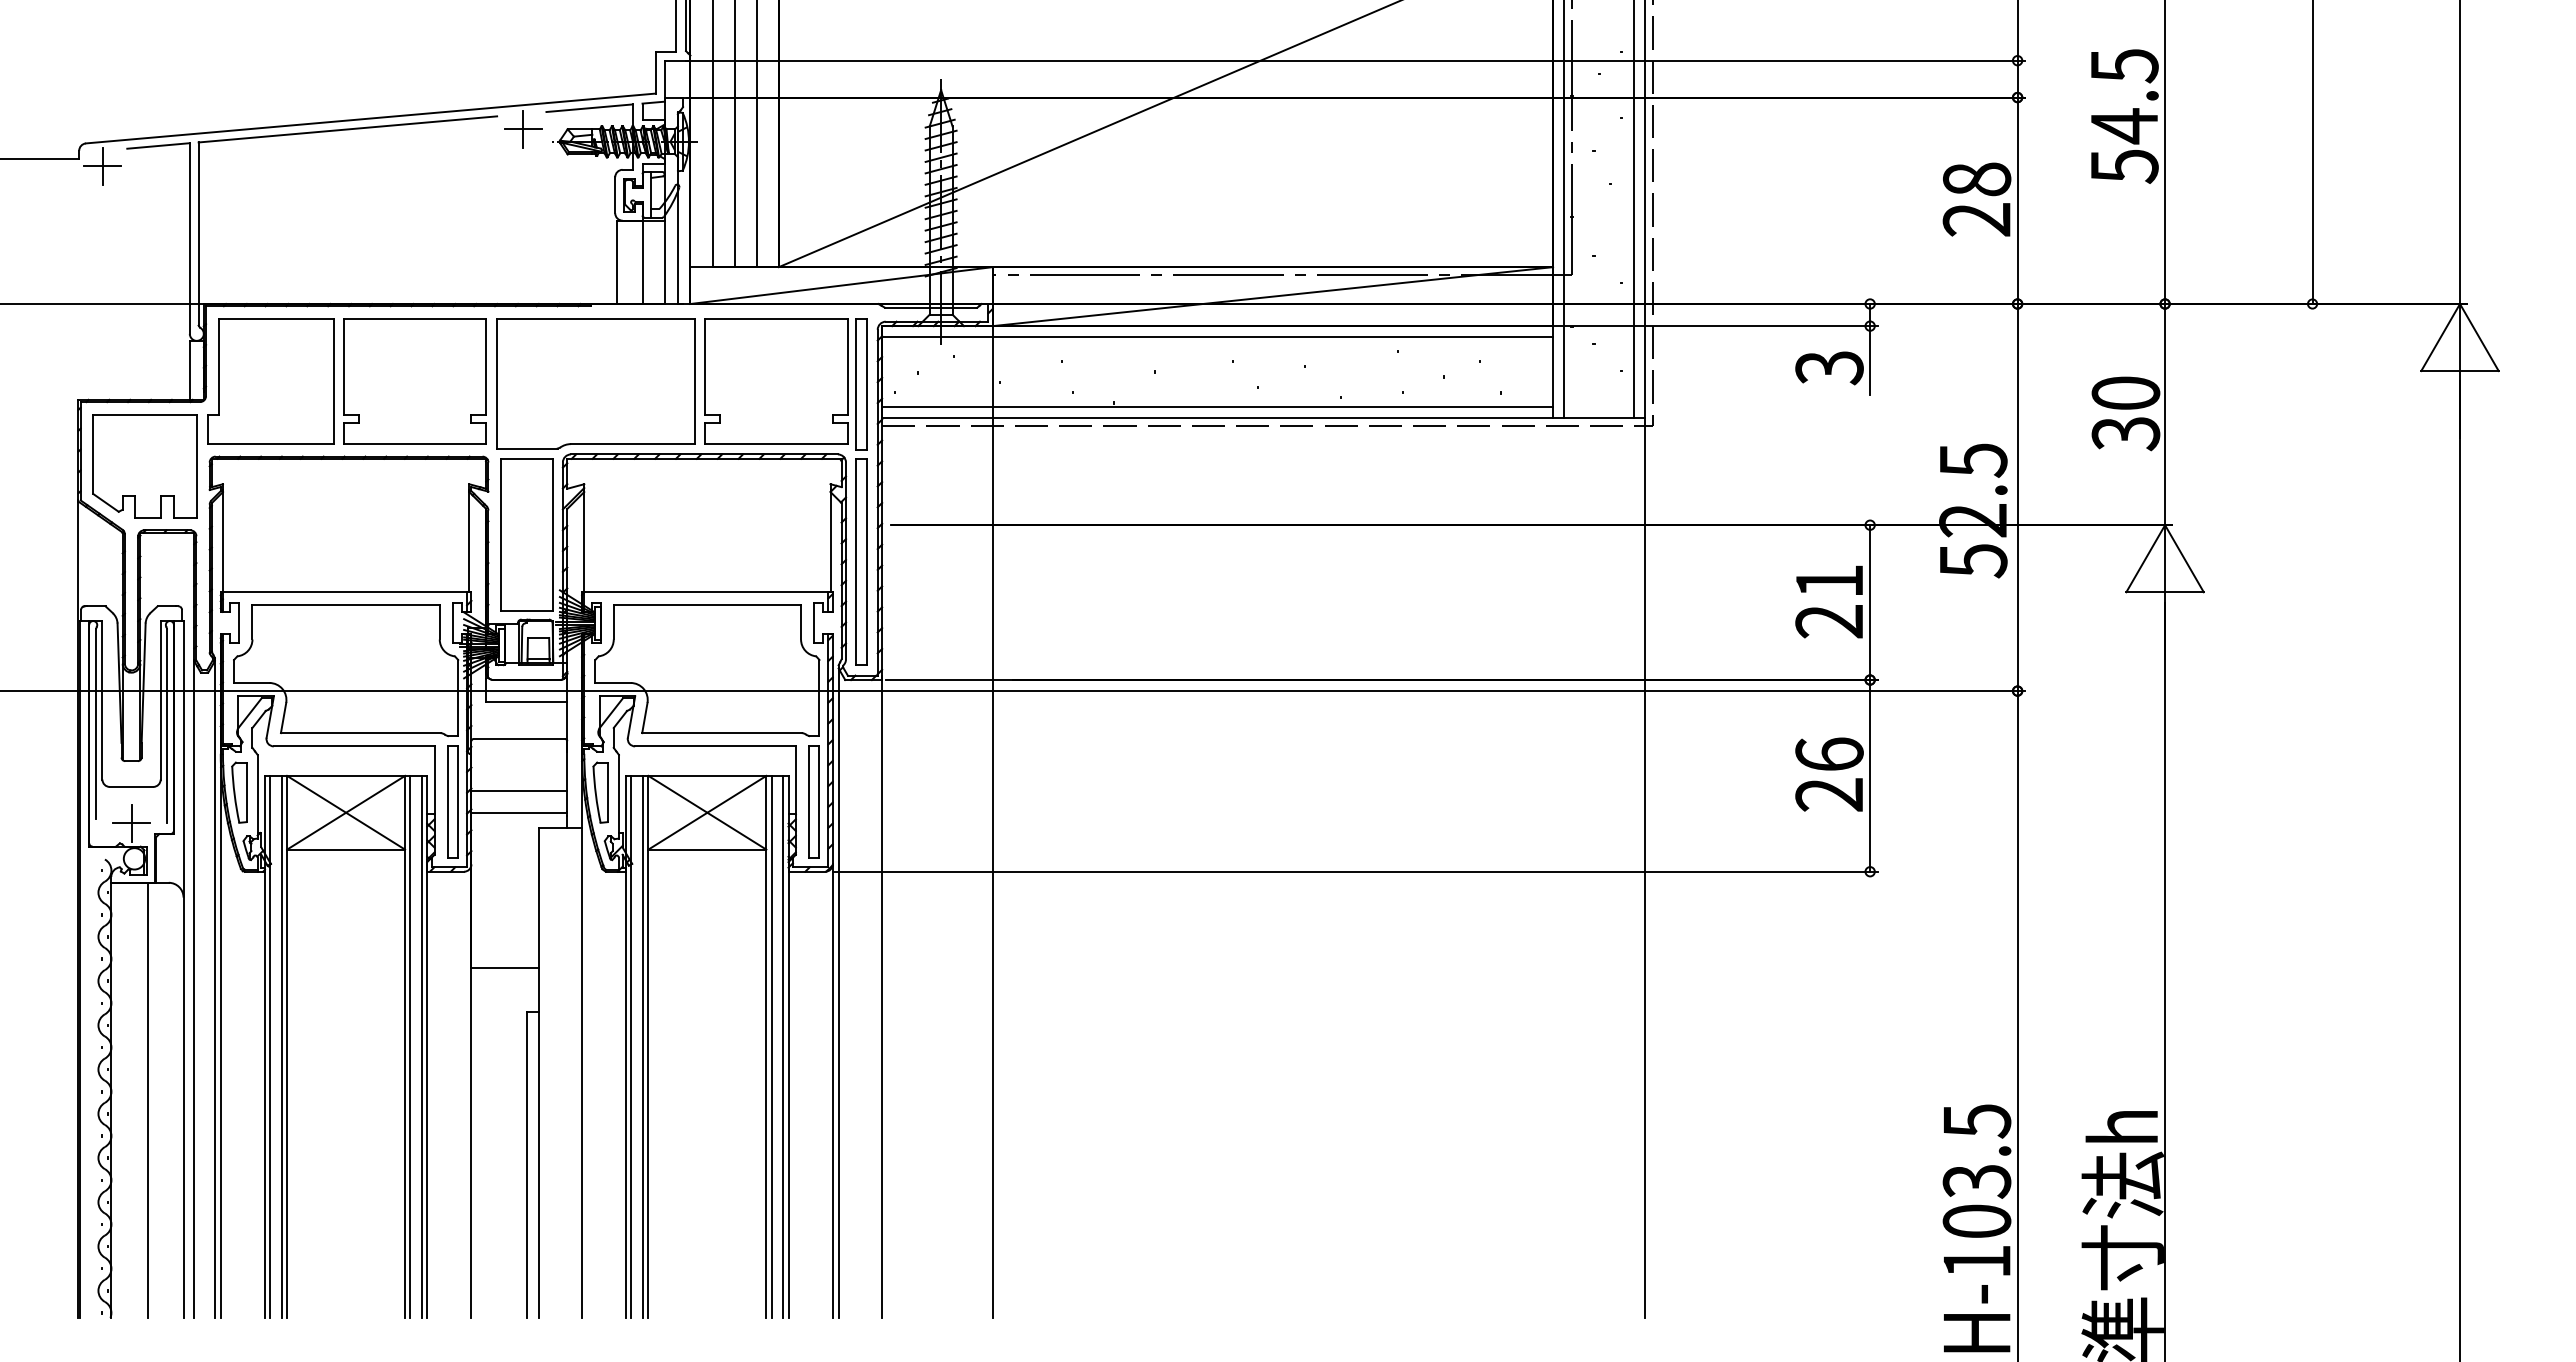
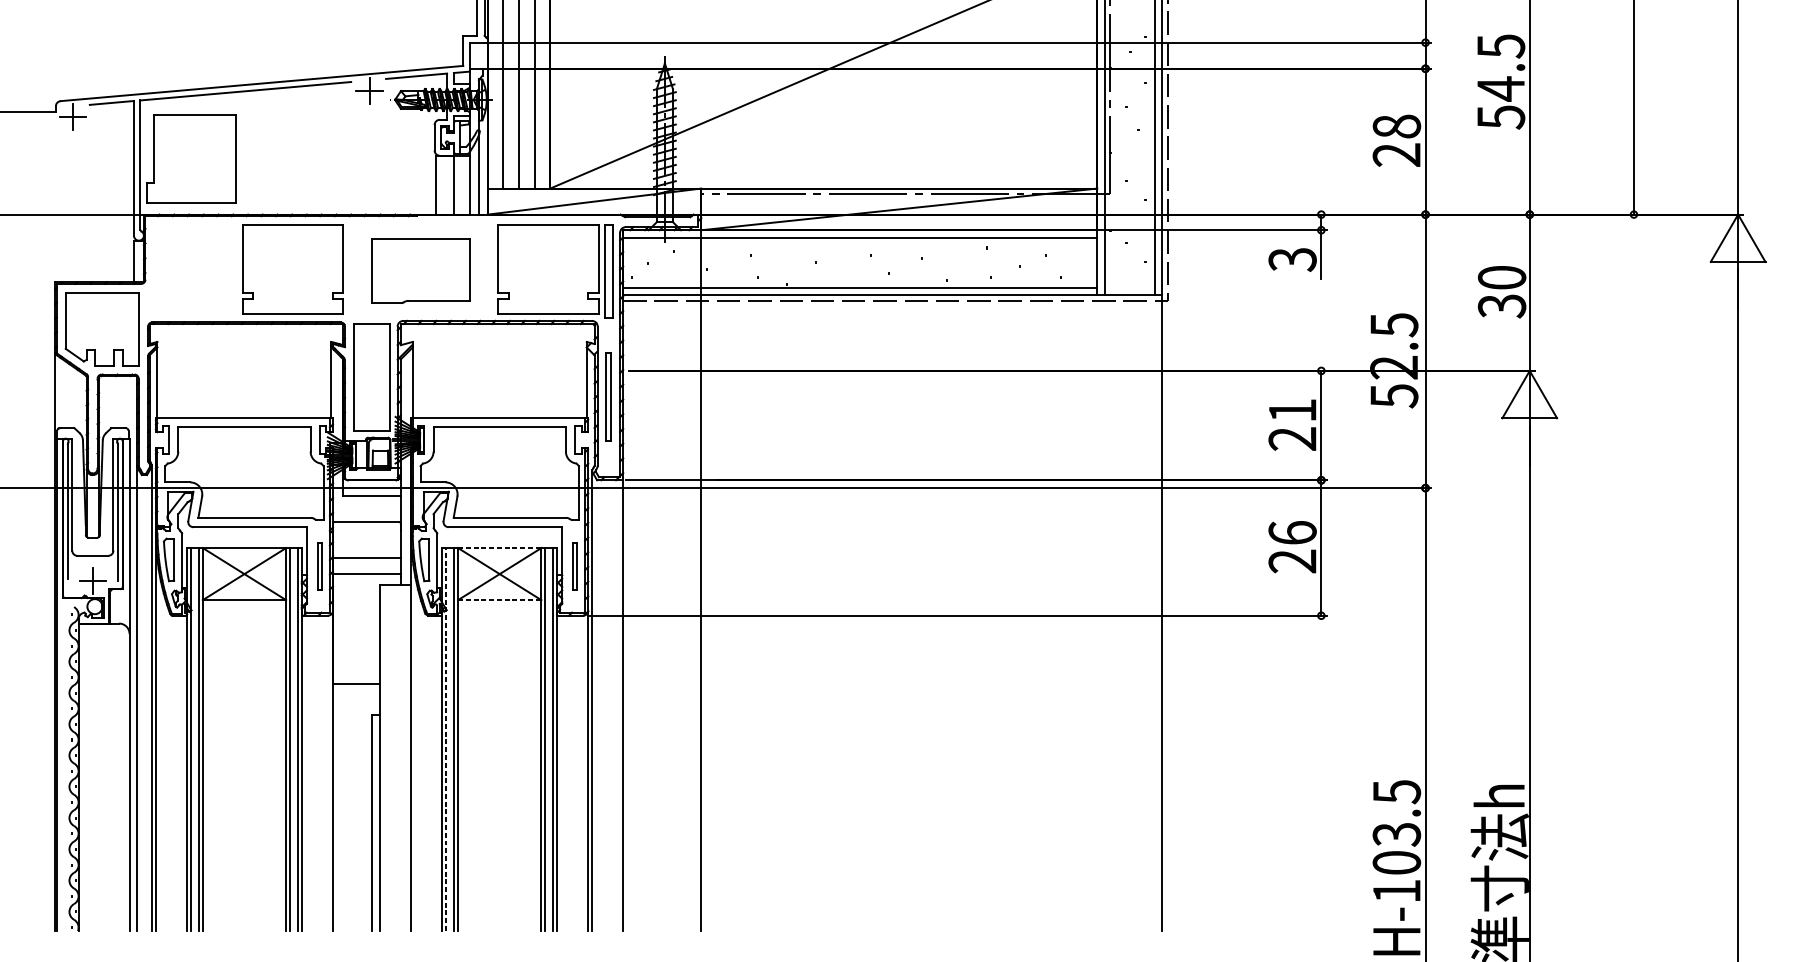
part: (270, 381) -> (191, 159), moved
part: (595, 383) -> (420, 270), size x0.7
part: (861, 561) -> (608, 396), size x0.6
line: (707, 775) -> (499, 547), solid -> dashed
part: (452, 801) -> (319, 566), size x0.6
part: (813, 801) -> (574, 566), size x0.6
line: (707, 849) -> (499, 600), solid -> dashed
line: (631, 1046) -> (446, 739), solid -> dashed
line: (148, 1099) -> (104, 776), removed

